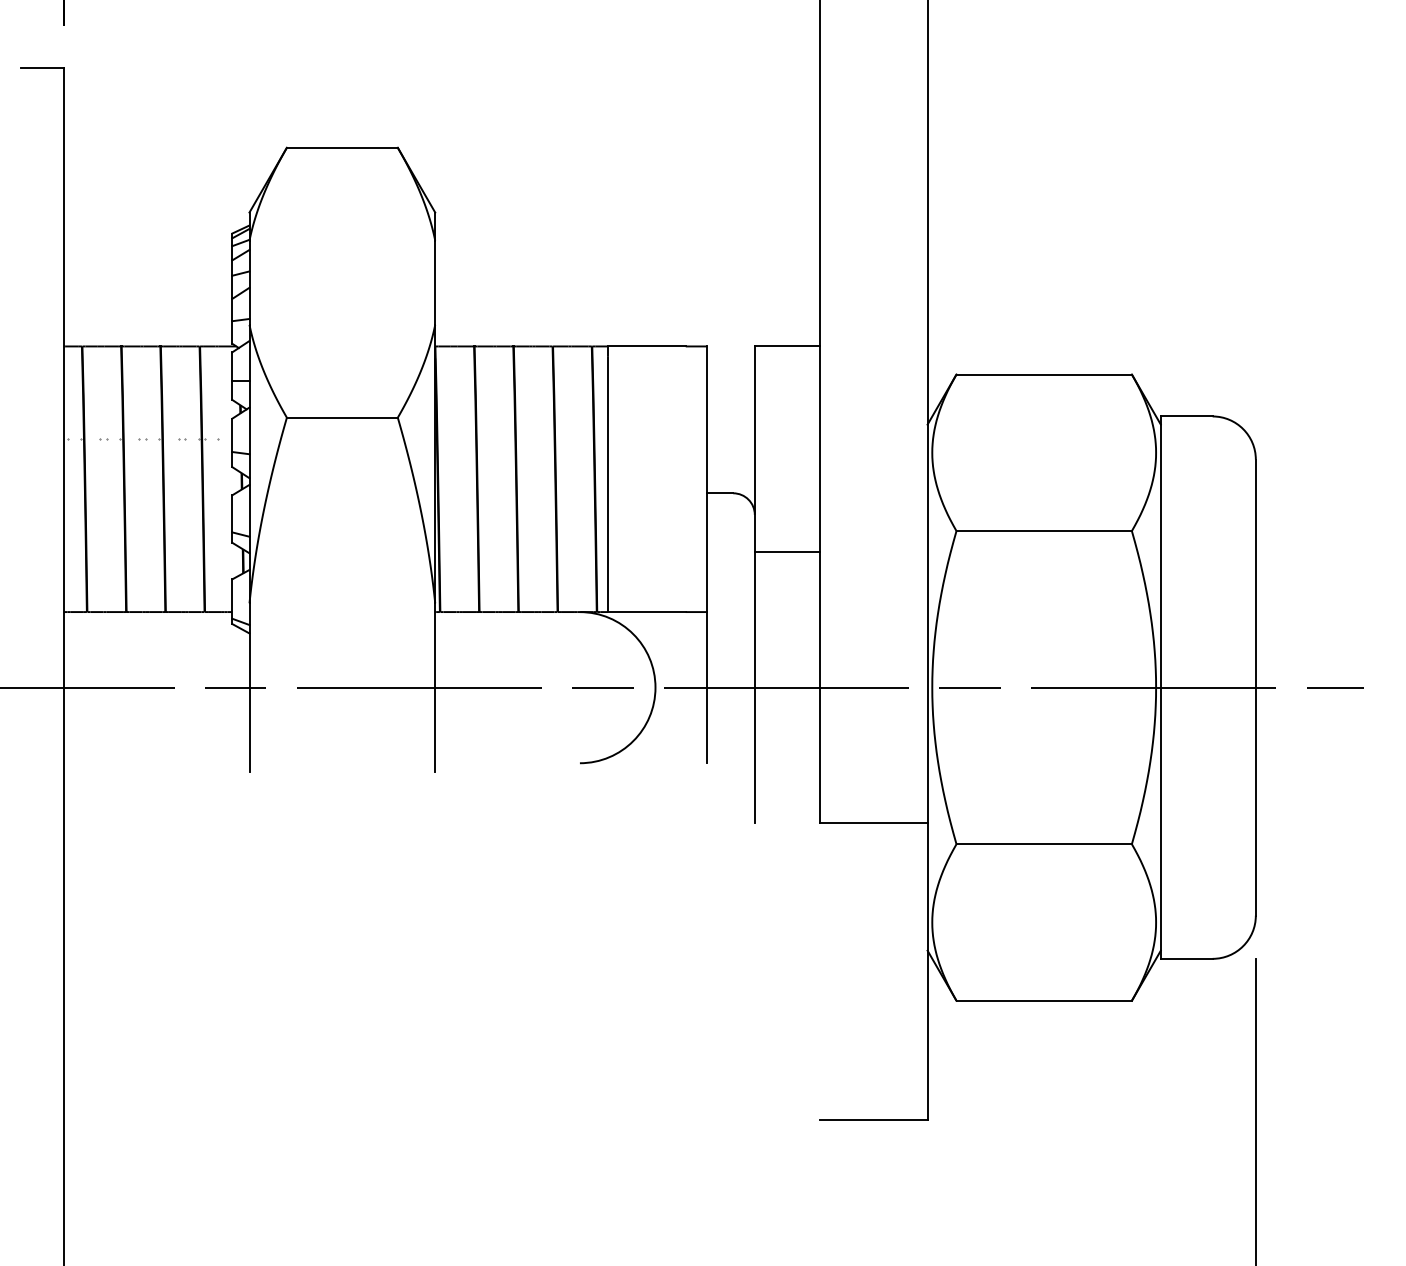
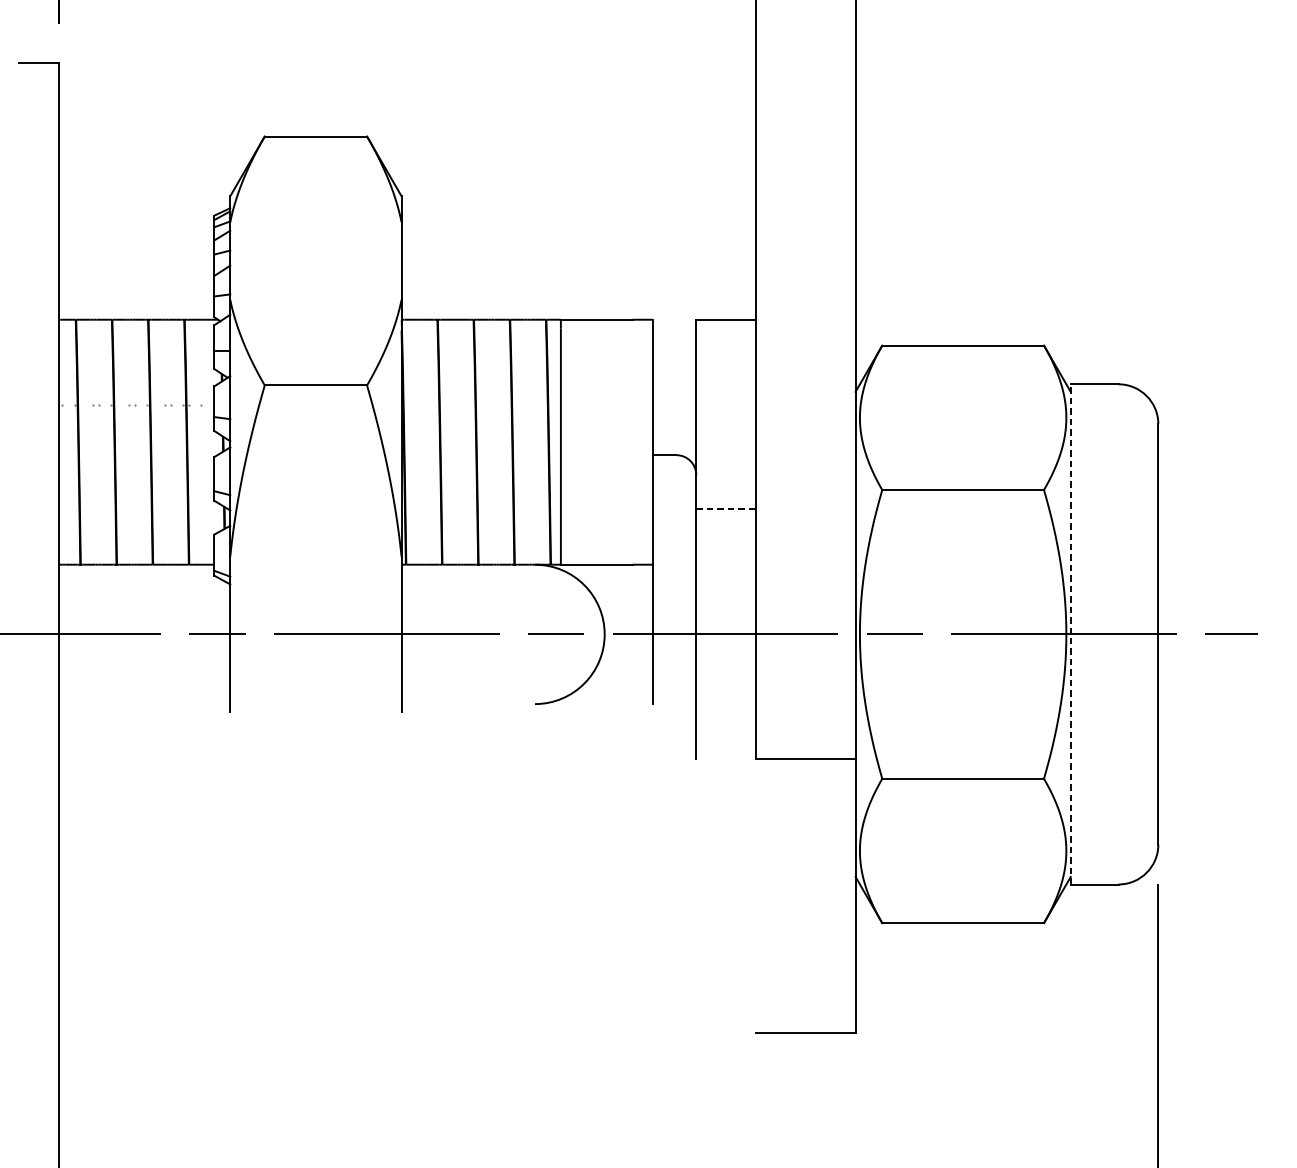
line: (787, 552) -> (726, 509), solid -> dashed
line: (1160, 687) -> (1070, 634), solid -> dashed

